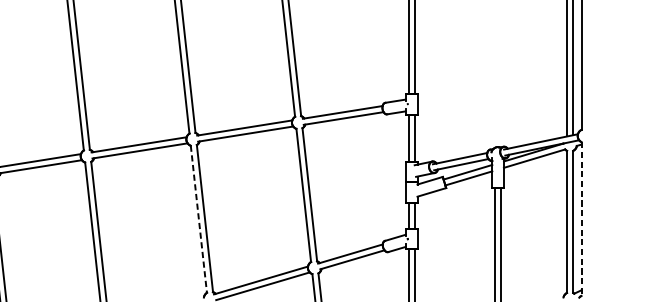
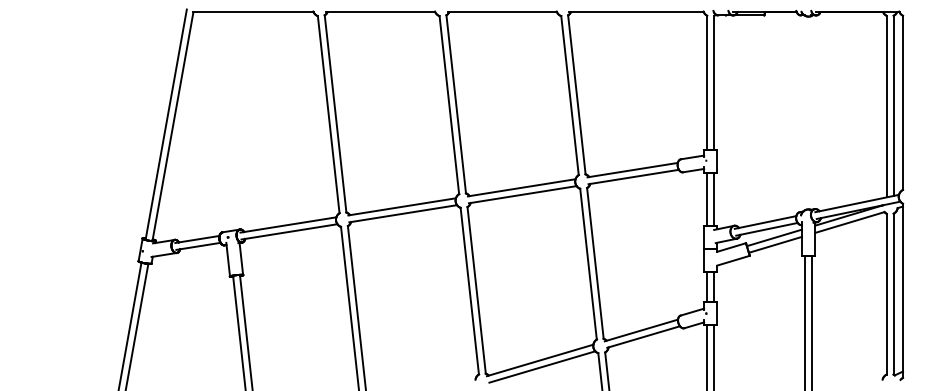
line: (198, 219) -> (469, 291), dashed -> solid
line: (581, 219) -> (903, 291), dashed -> solid

